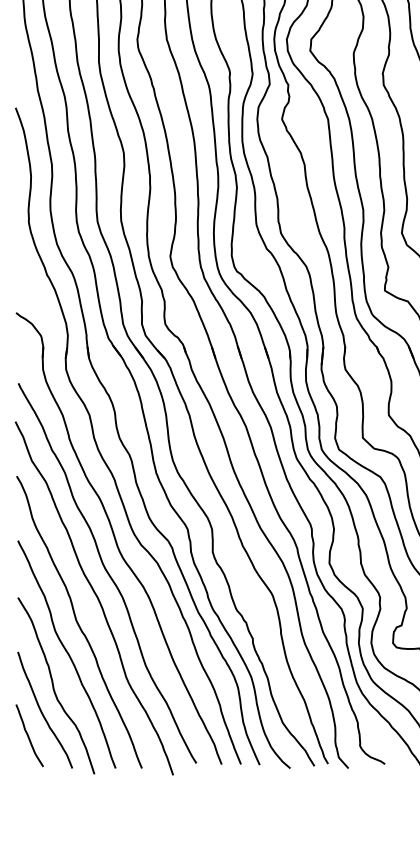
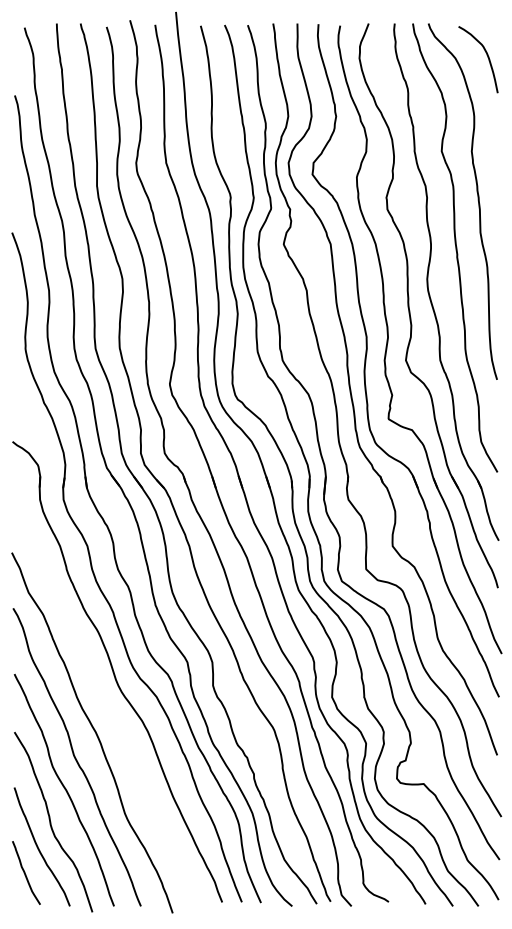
curve: (107, 573) -> (105, 707), removed

